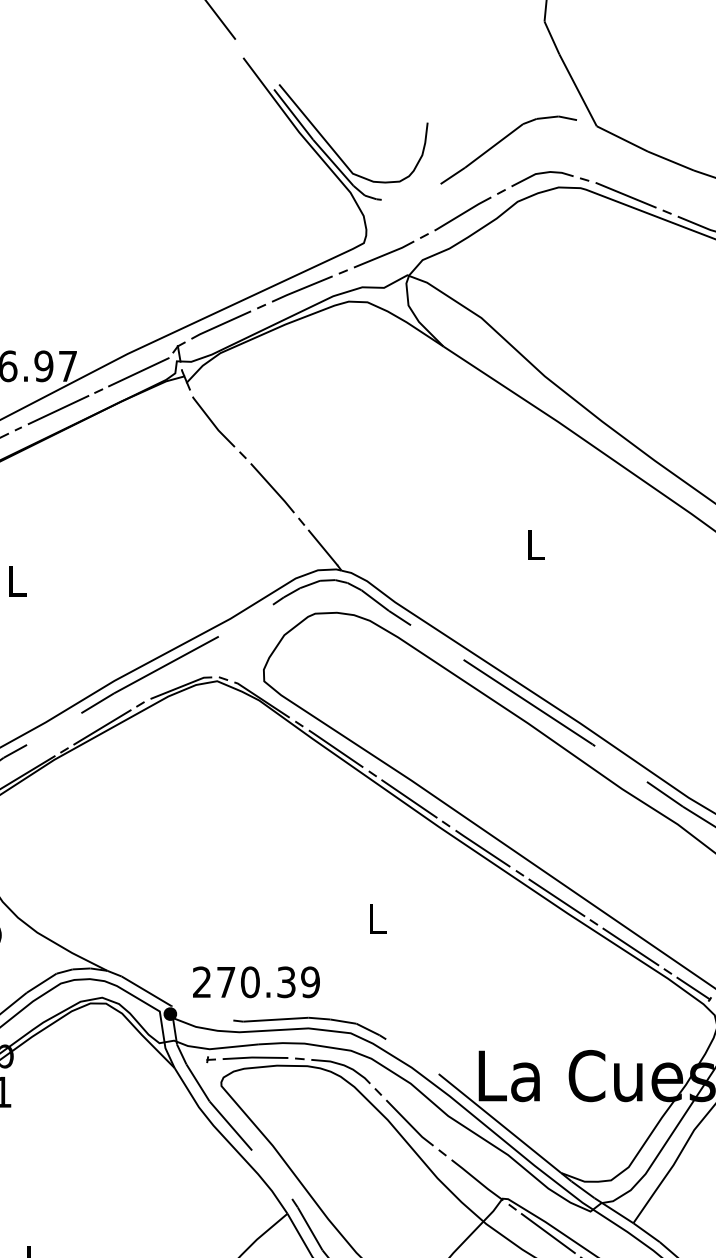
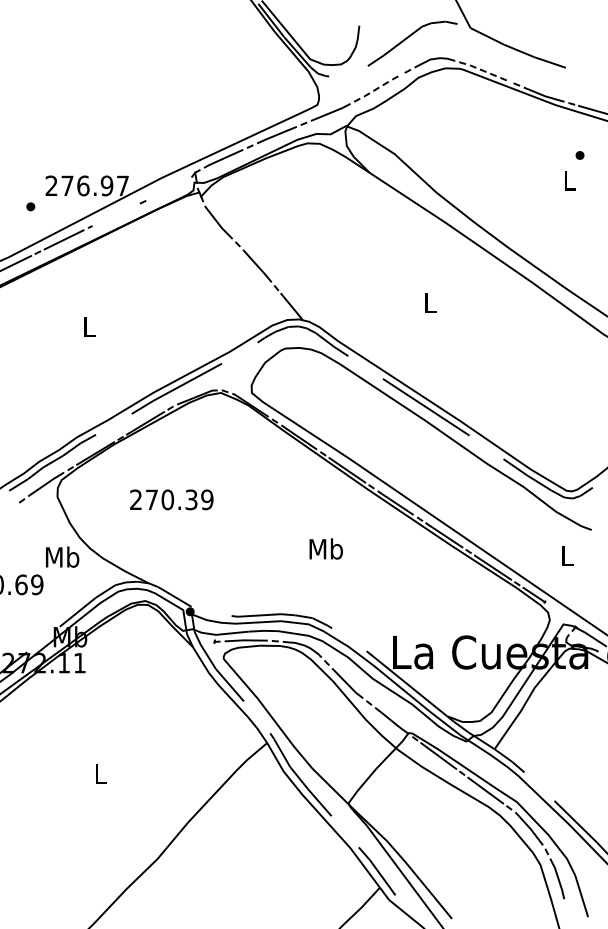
line: (625, 195) -> (489, 73), solid -> dashed
line: (462, 213) -> (382, 85), solid -> dashed
line: (138, 371) -> (169, 189), removed
line: (58, 409) -> (116, 214), removed
text: (376, 917) -> (325, 548), L -> Mb
text: (255, 981) -> (171, 499), moved

